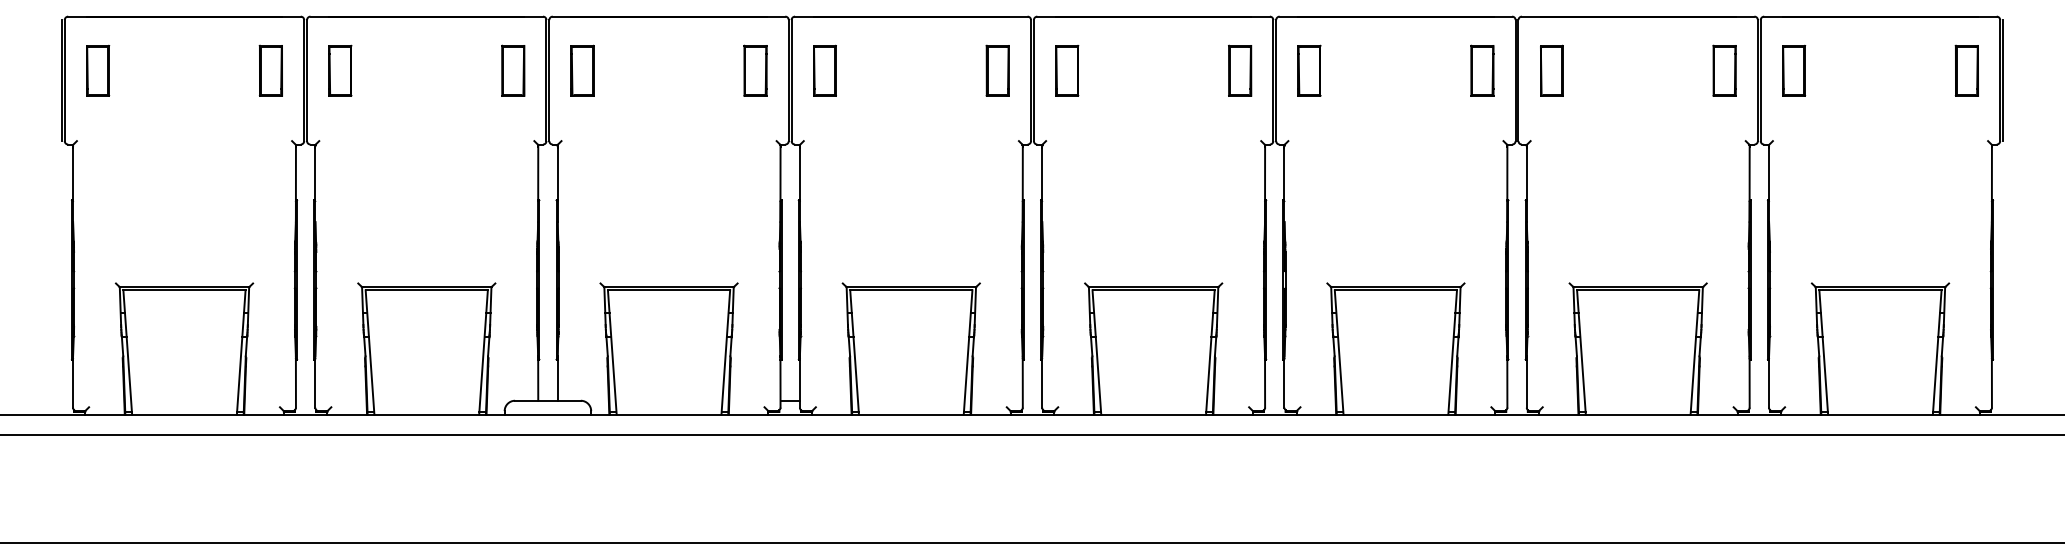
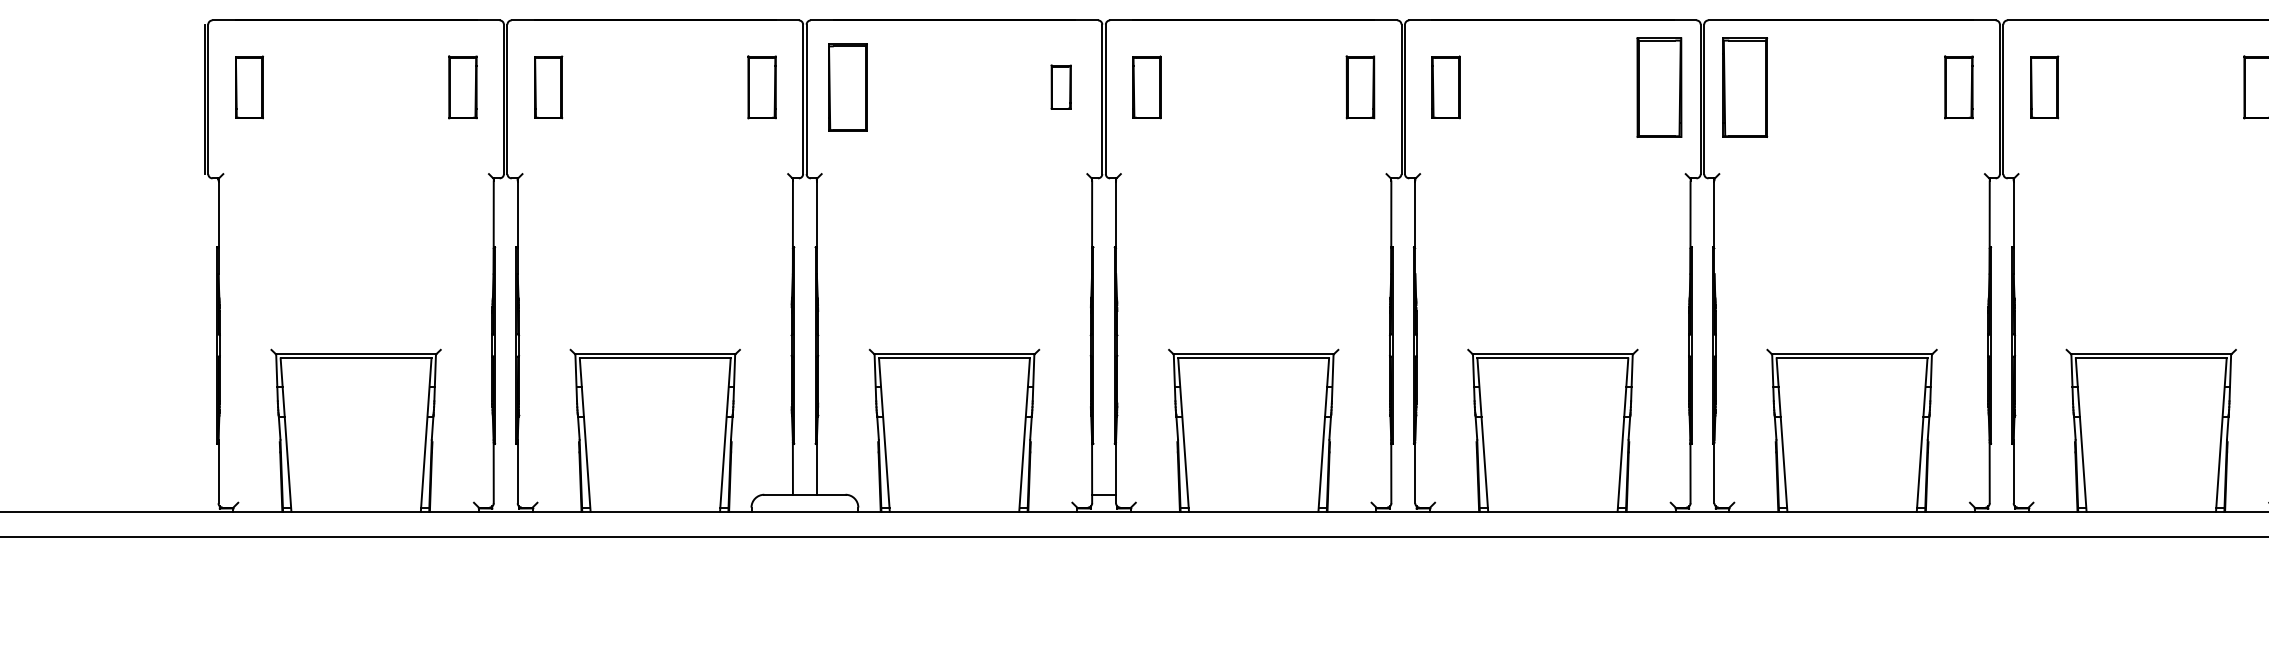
part: (582, 70) -> (847, 86), size x1.4
part: (755, 70) -> (1061, 86), size x0.7
part: (1240, 70) -> (1660, 86), size x1.6
part: (1309, 70) -> (1745, 86), size x1.6

